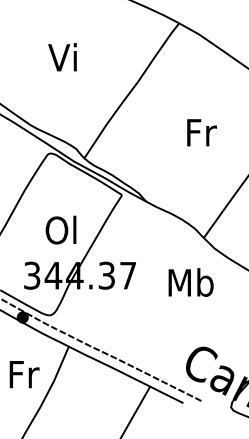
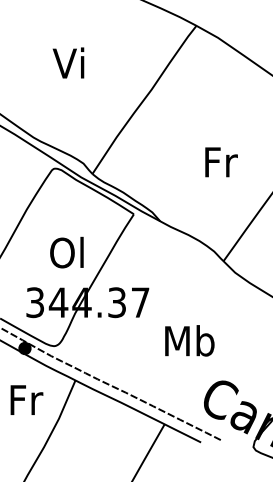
text: (201, 132) -> (220, 162), moved
text: (190, 282) -> (189, 340), moved
text: (24, 374) -> (26, 400), moved

